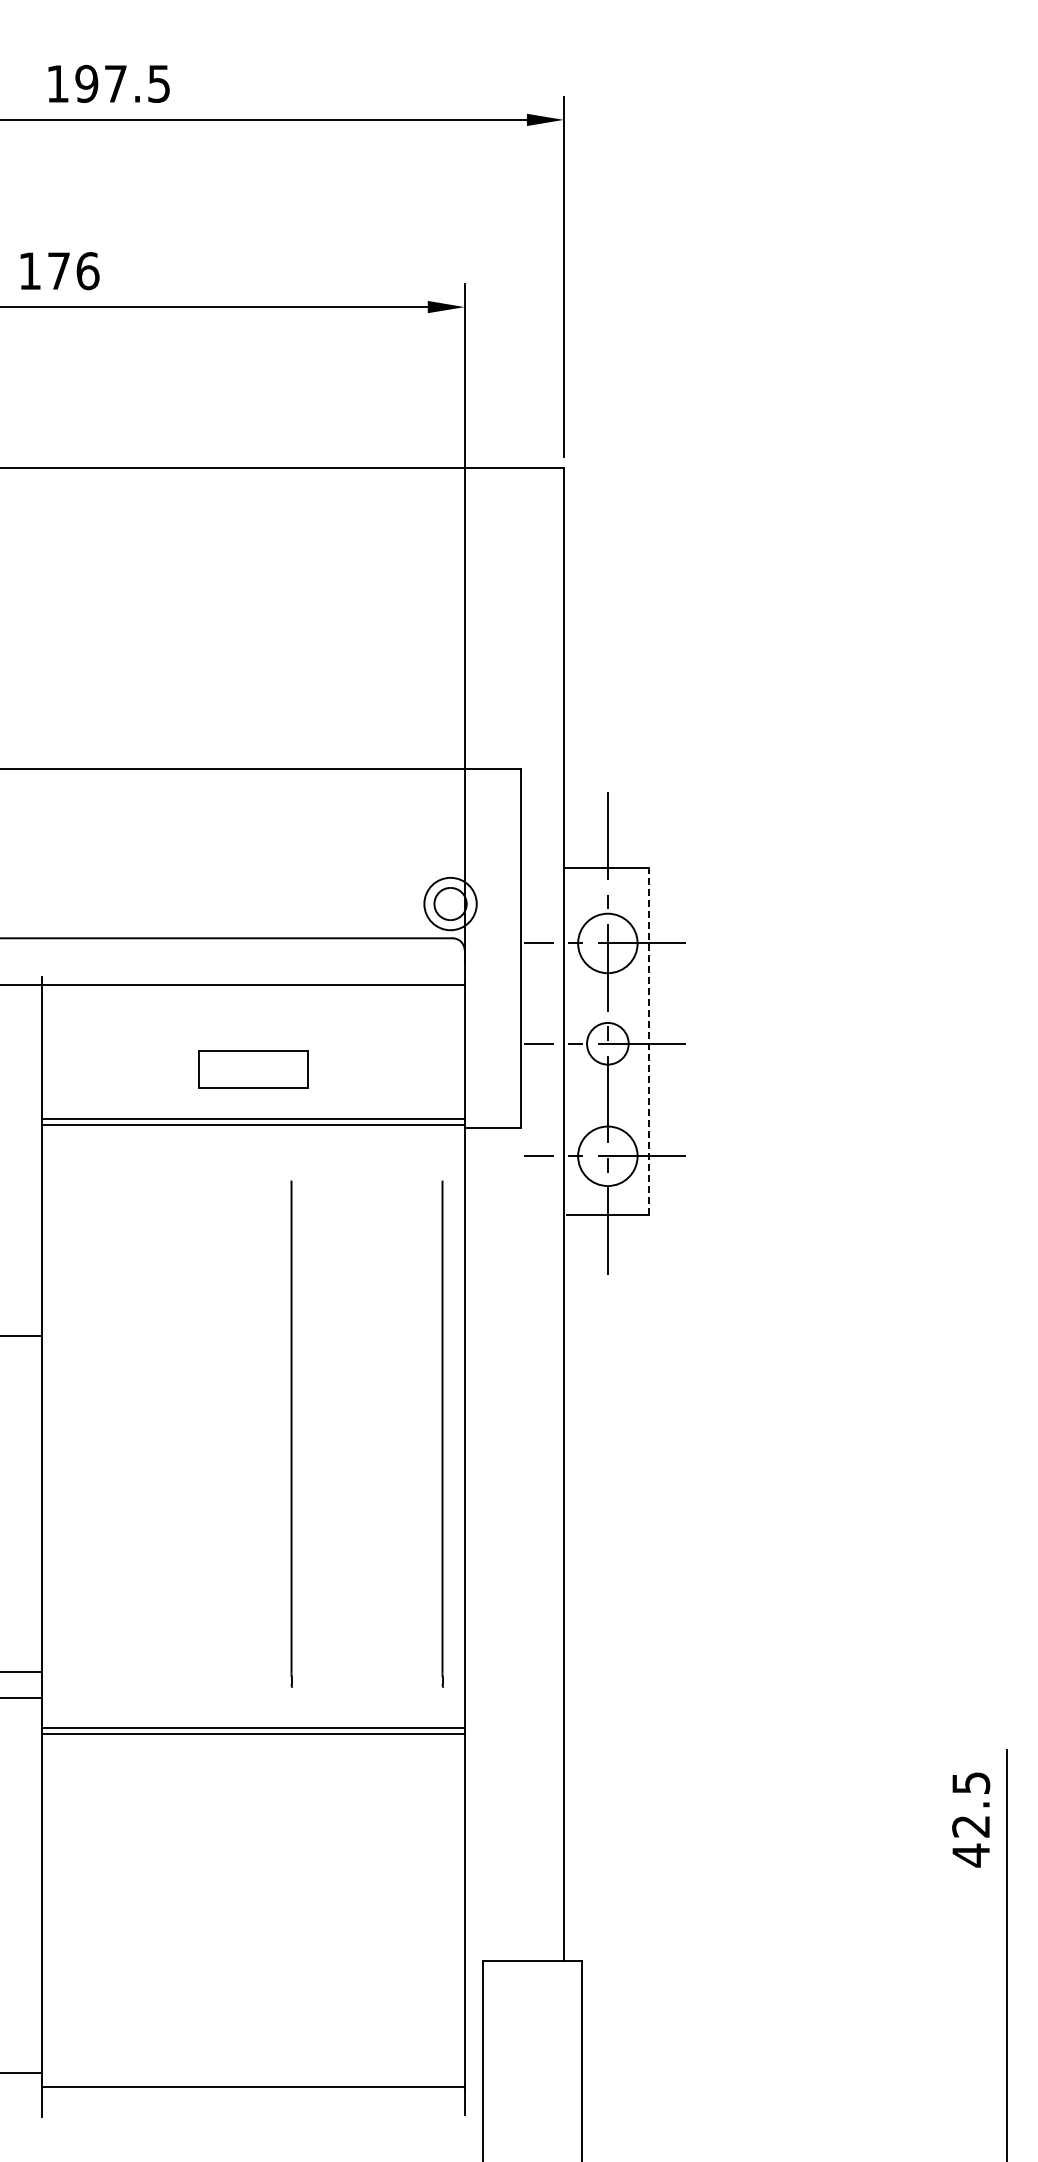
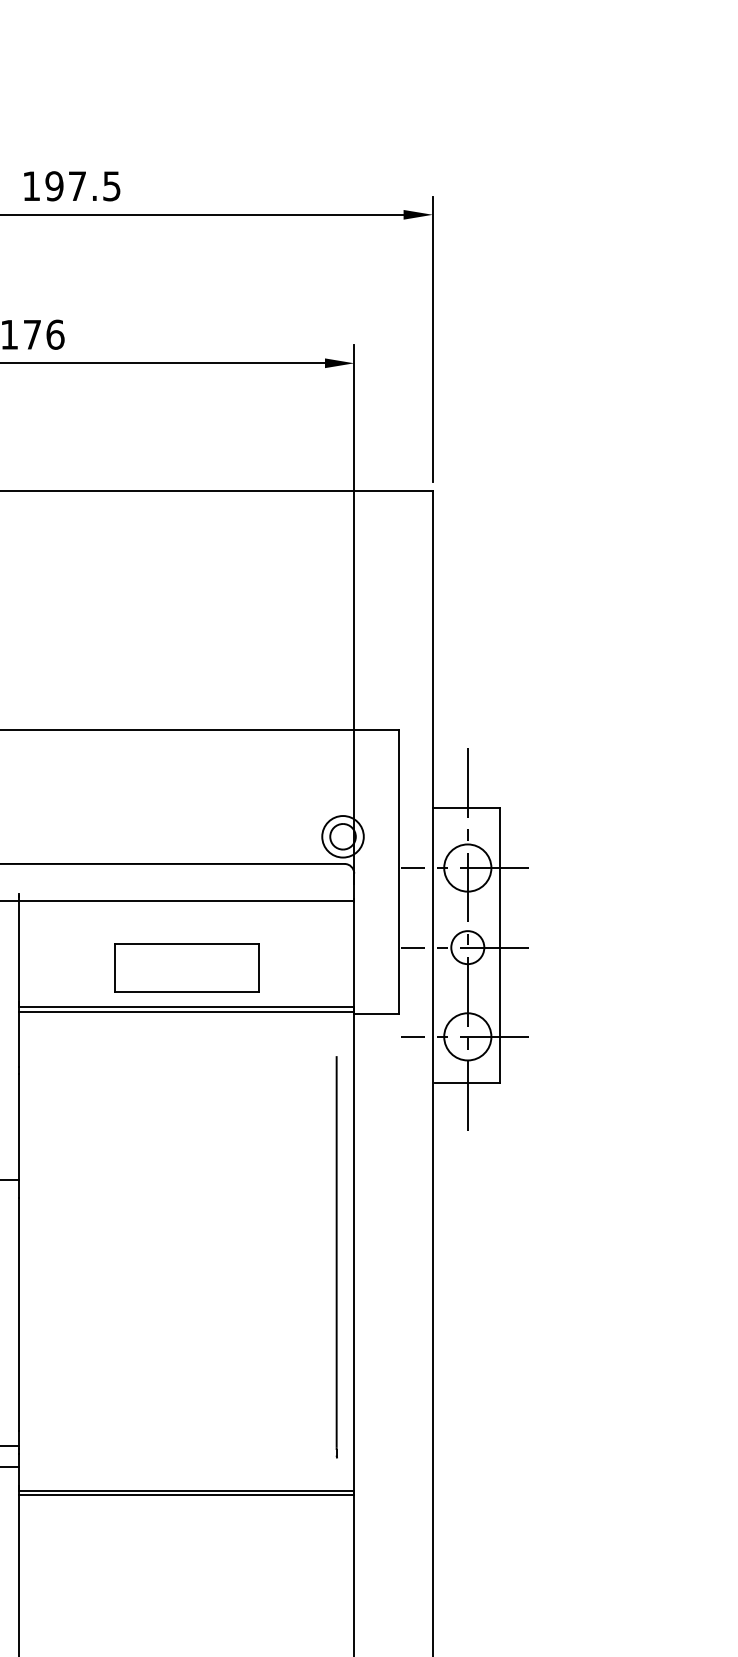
line: (648, 1040) -> (500, 945), dashed -> solid
part: (253, 1069) -> (186, 968), size x1.67
line: (291, 1433) -> (216, 1256), removed

